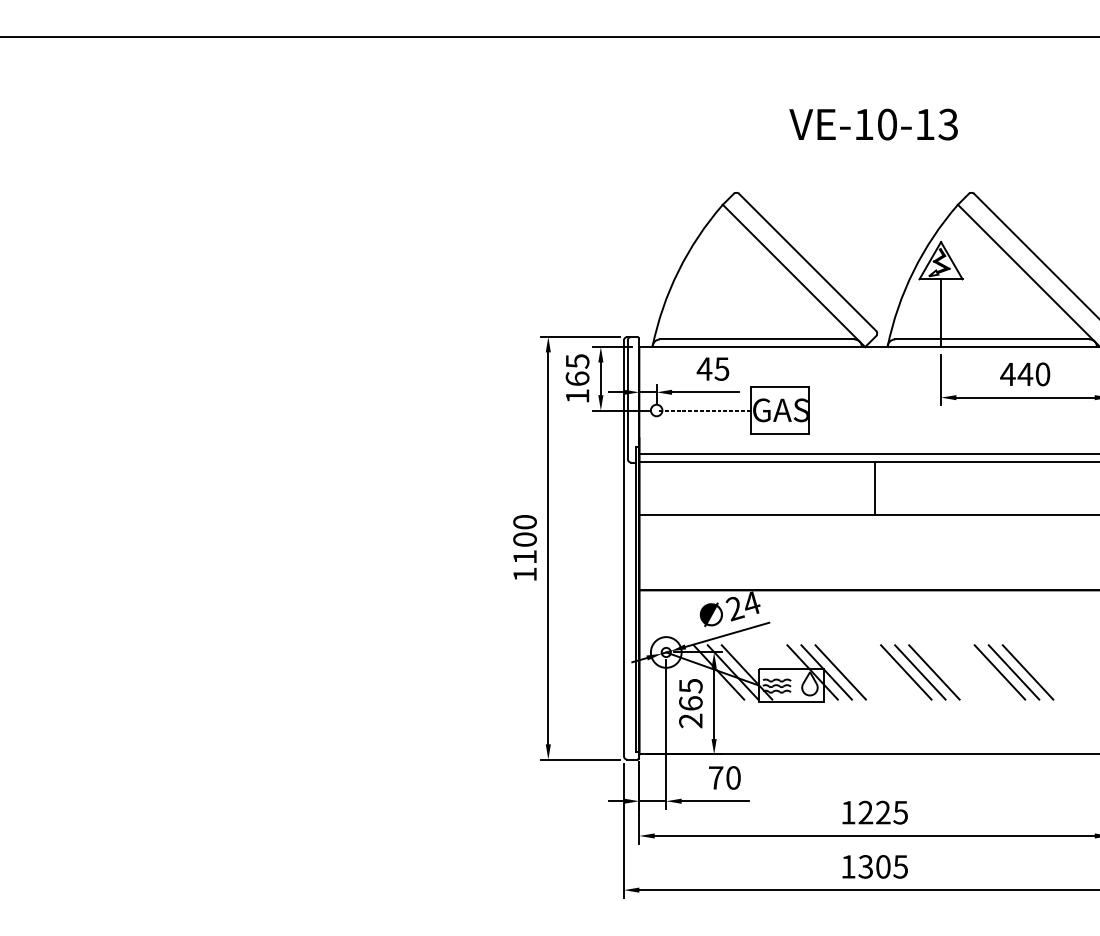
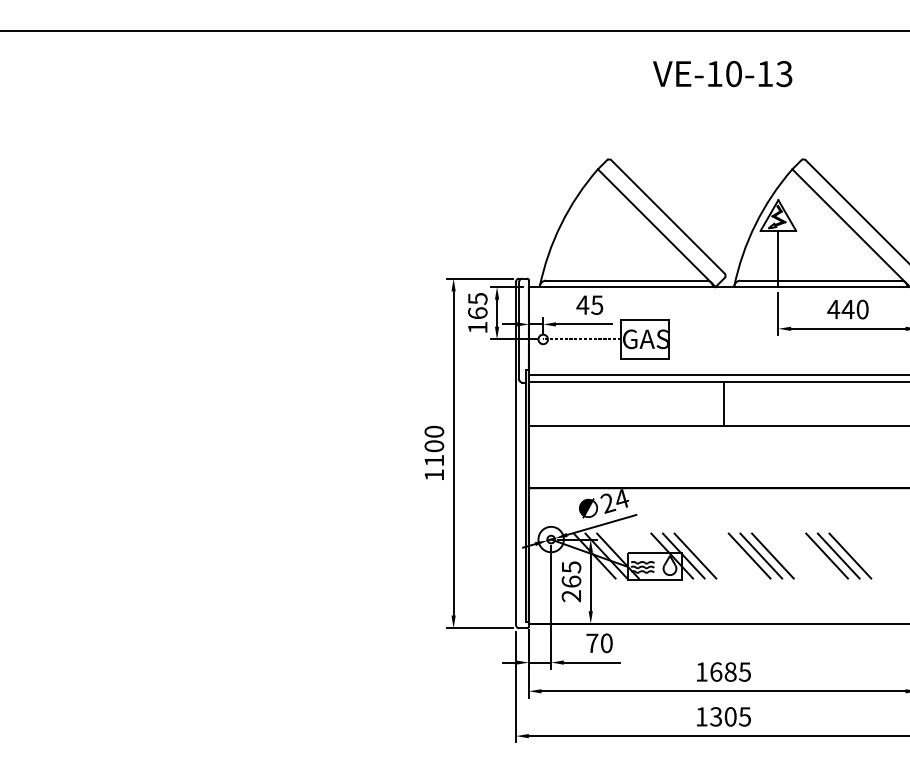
text: (873, 125) -> (722, 74), moved
text: (874, 812) -> (723, 671), 1225 -> 1685

